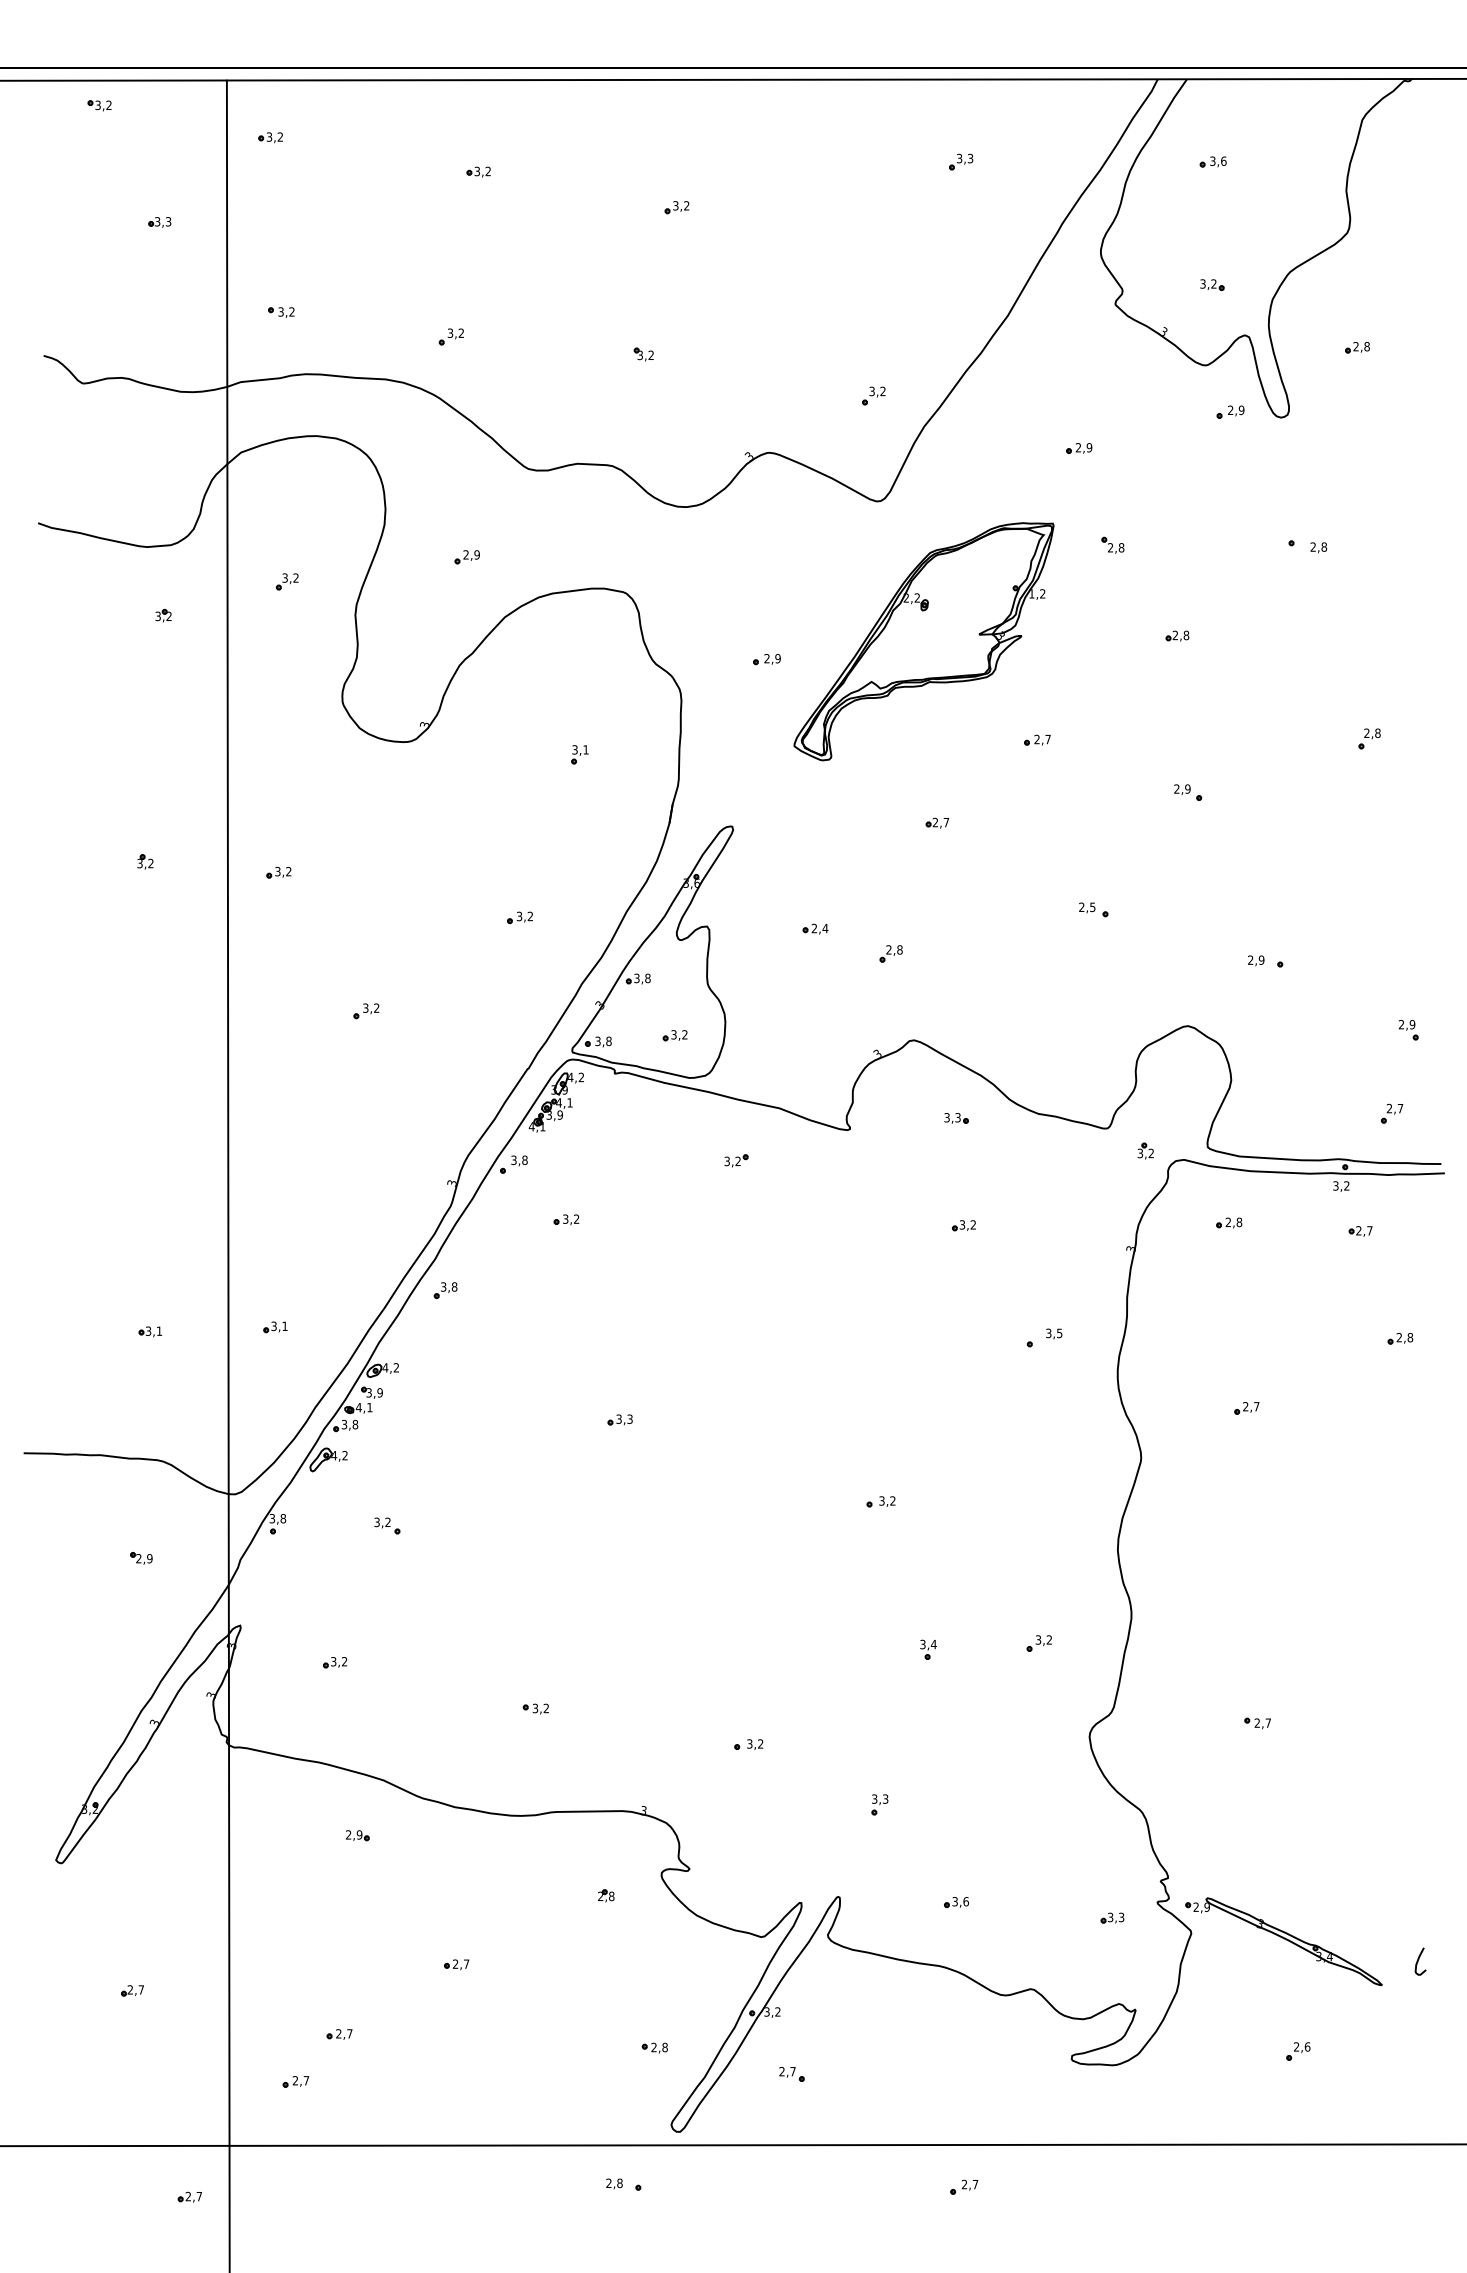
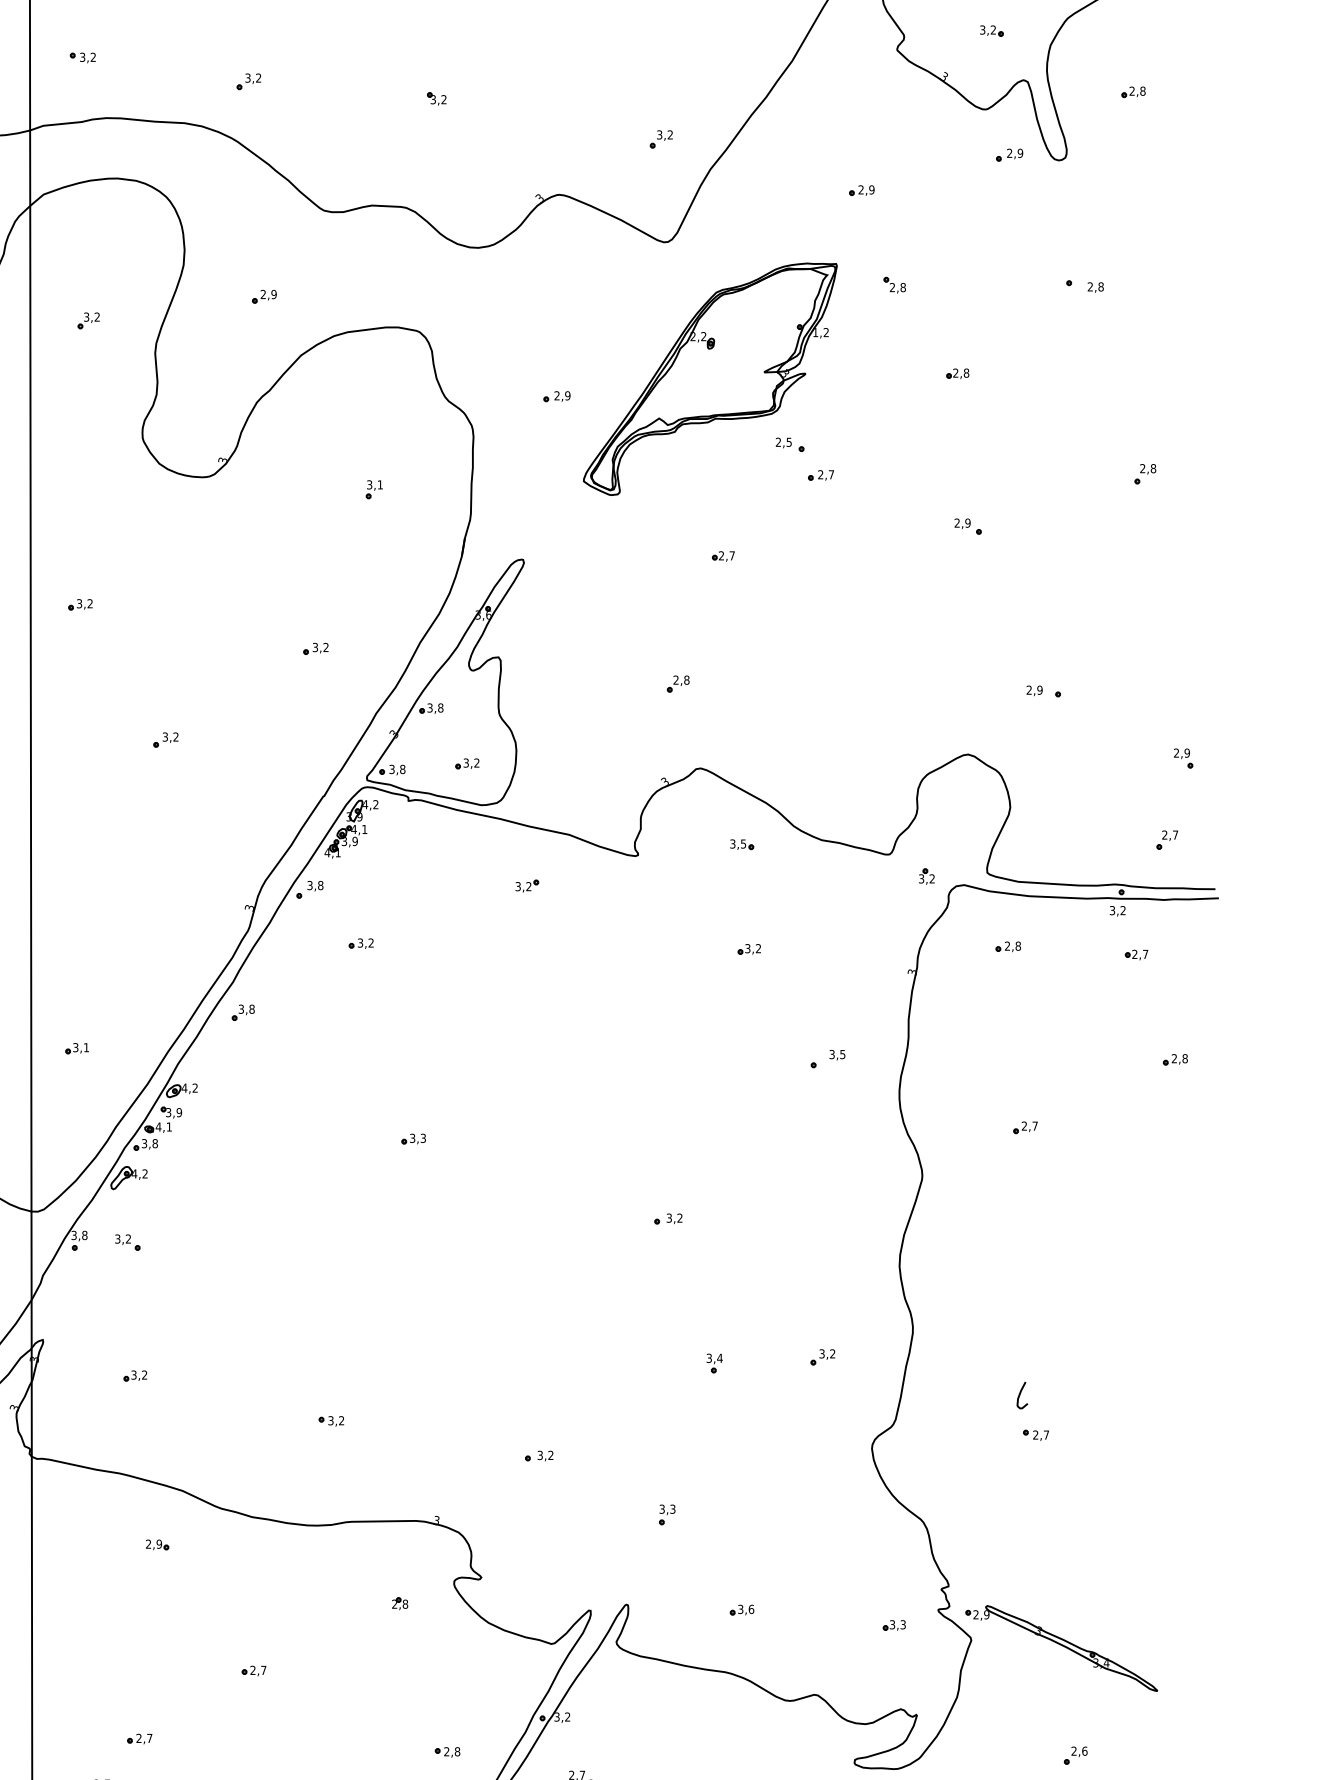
part: (1093, 909) -> (789, 444), moved
part: (815, 928) -> (604, 659), removed
text: (957, 1117) -> (743, 843), 3,3 -> 3,5
part: (387, 1525) -> (127, 1242), moved
curve: (1418, 1961) -> (1020, 1395), moved

